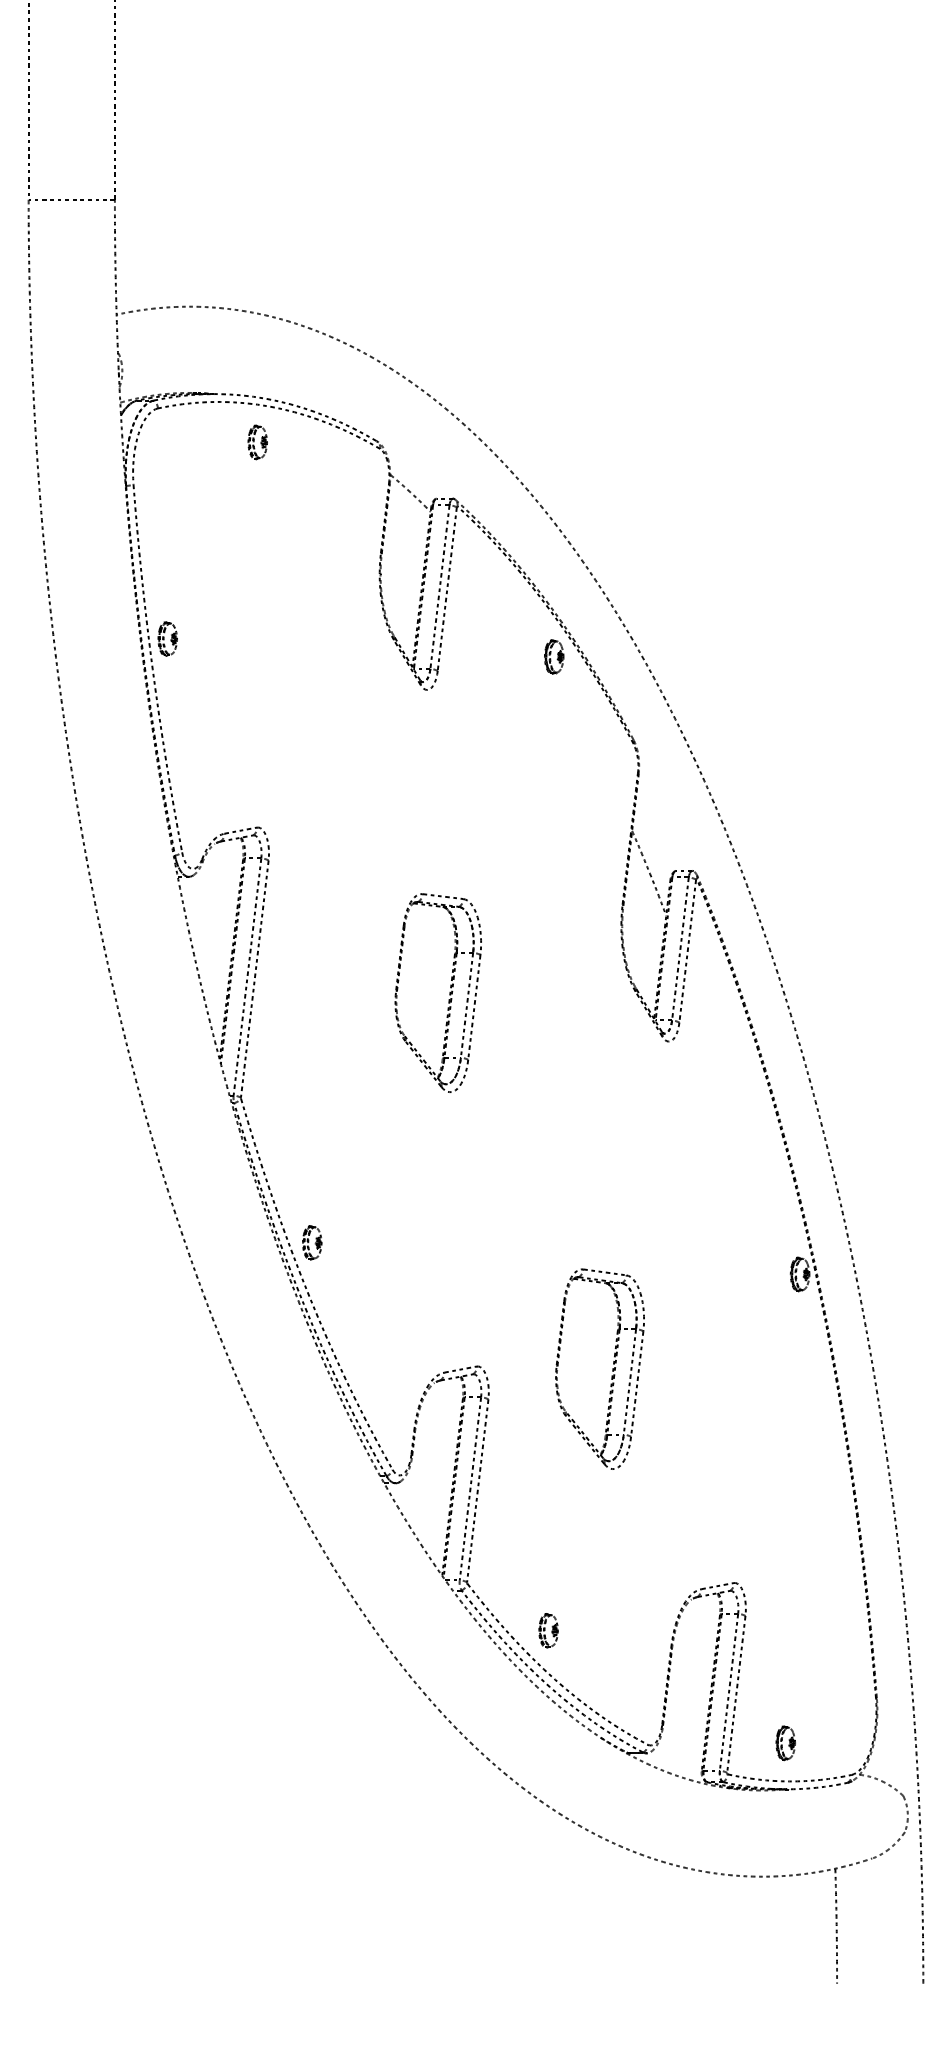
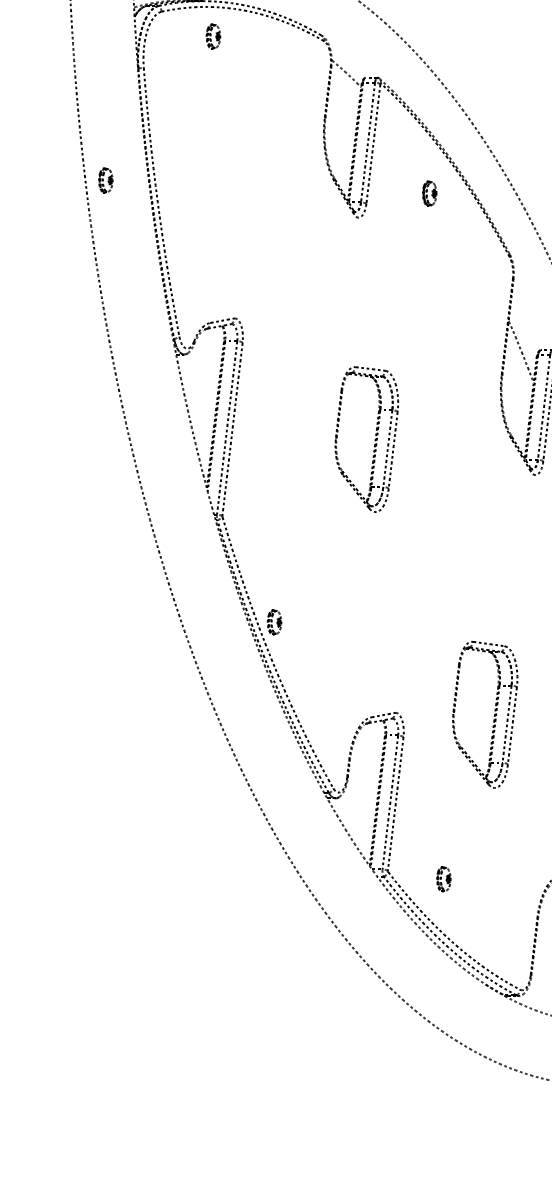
part: (257, 442) -> (213, 36), moved
part: (167, 638) -> (105, 180), moved
part: (554, 656) -> (429, 193), moved
part: (548, 1630) -> (443, 879), moved

